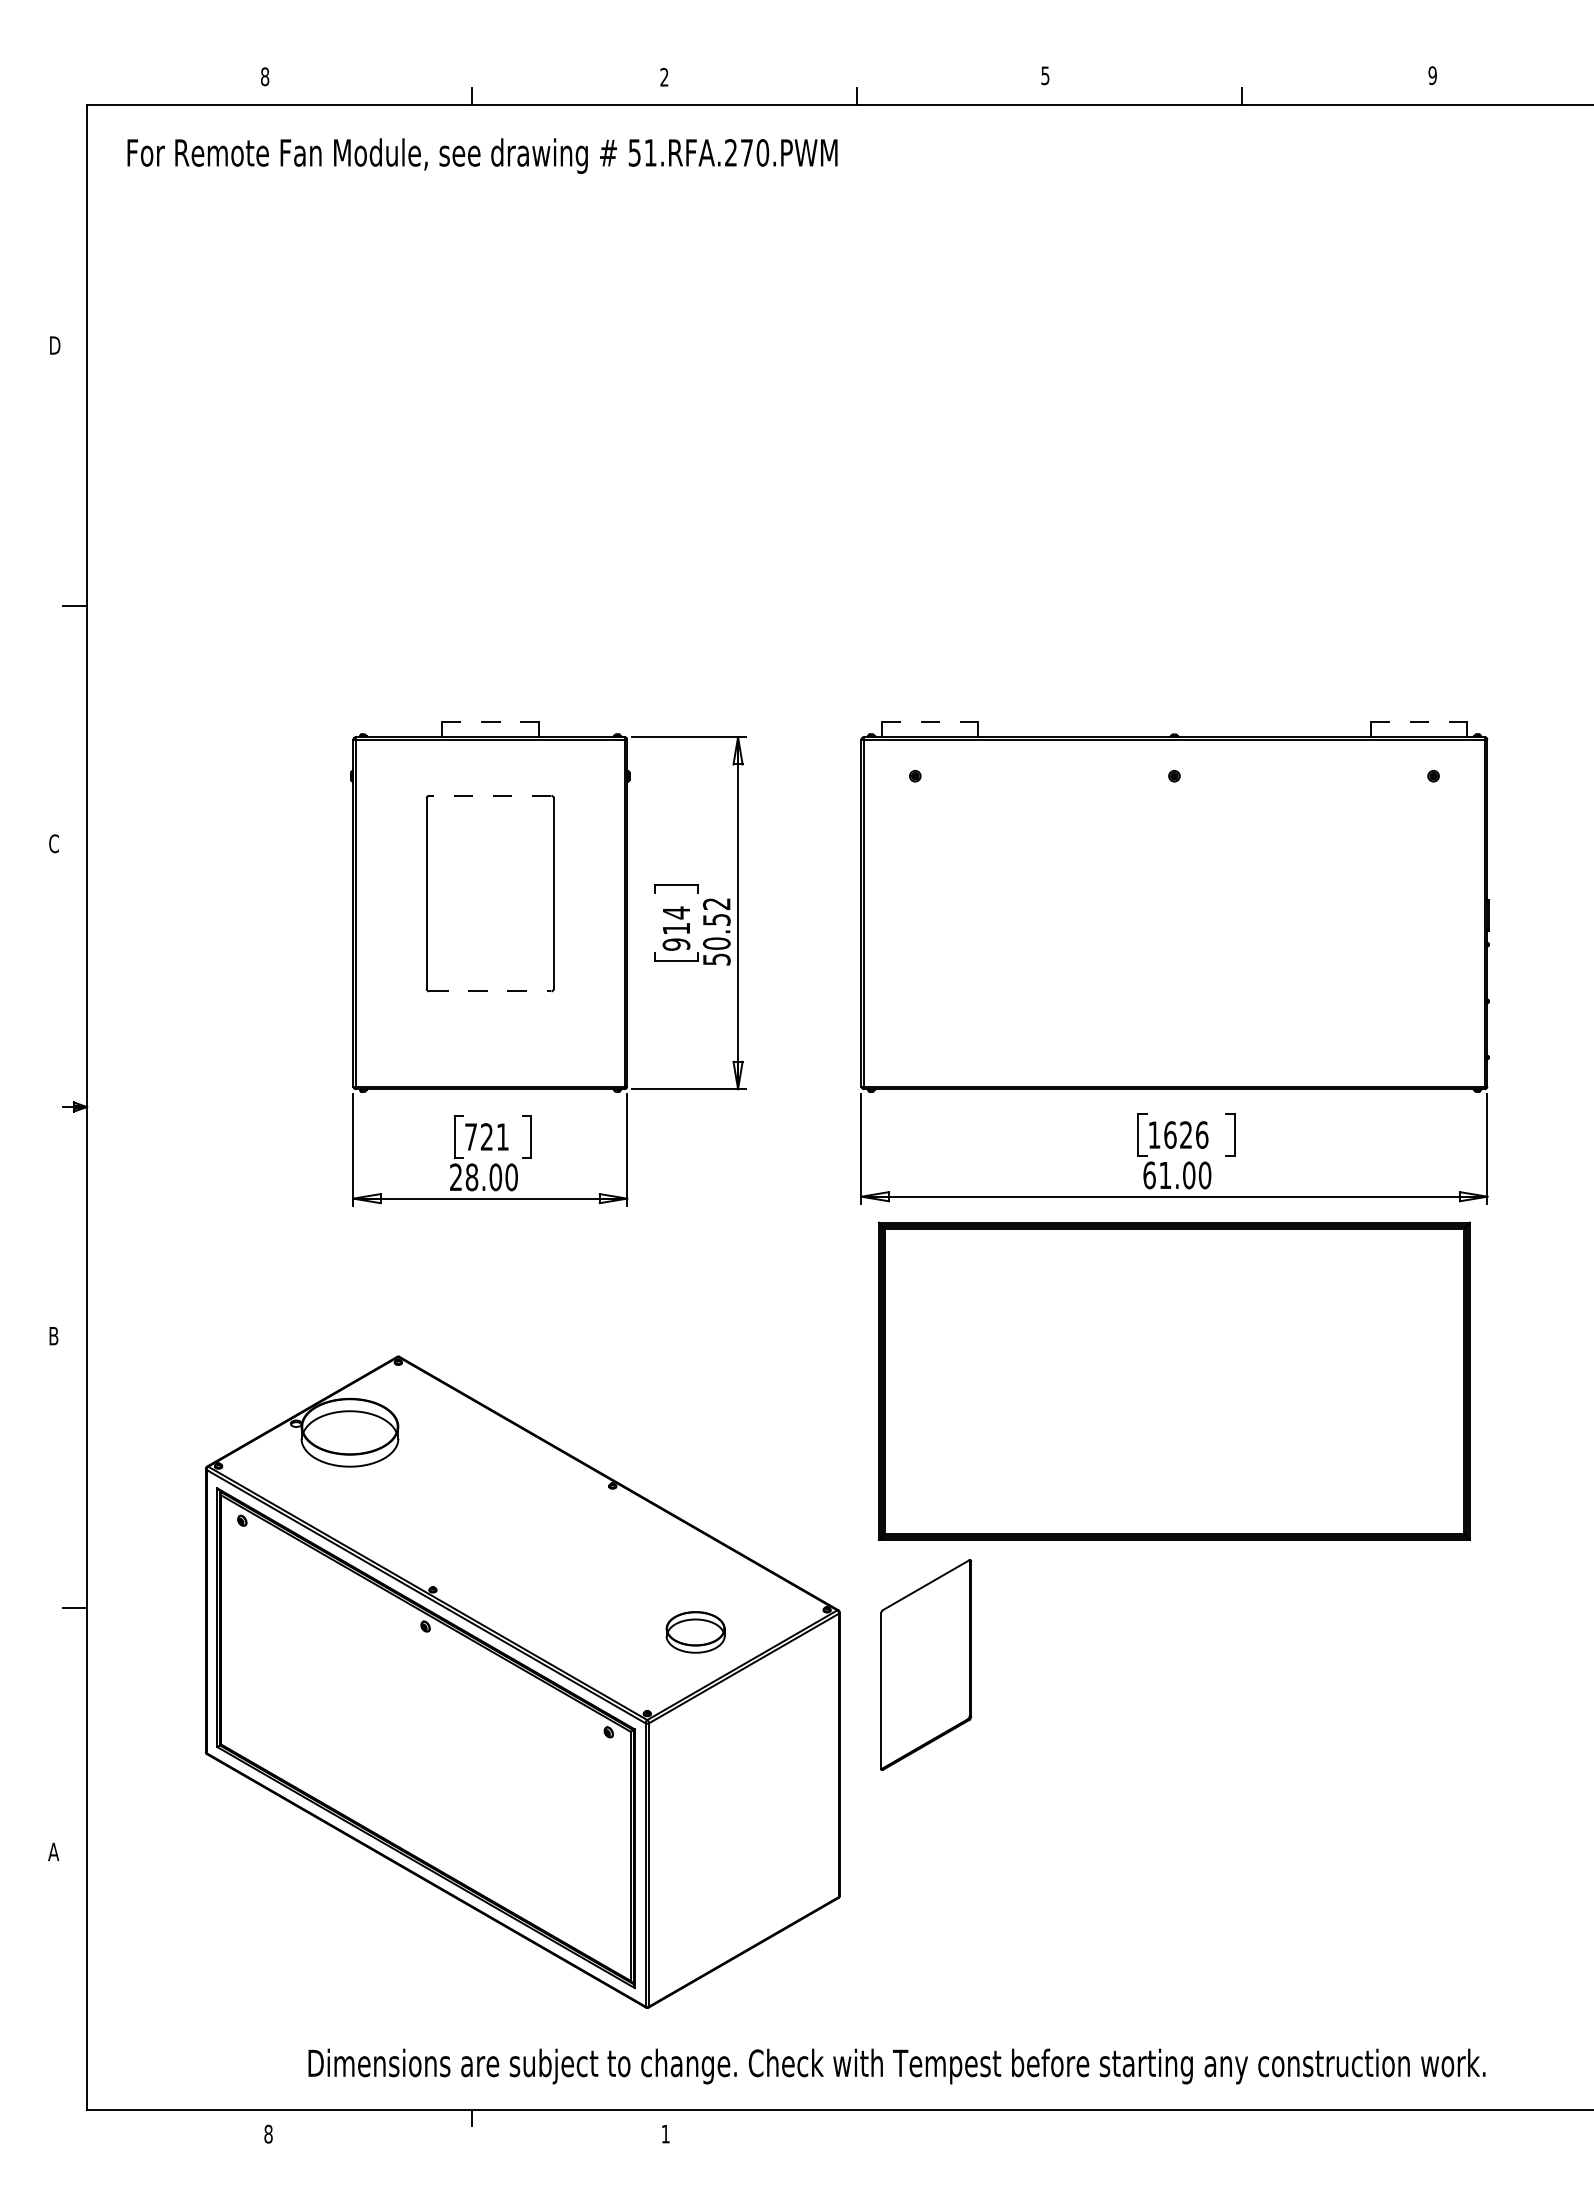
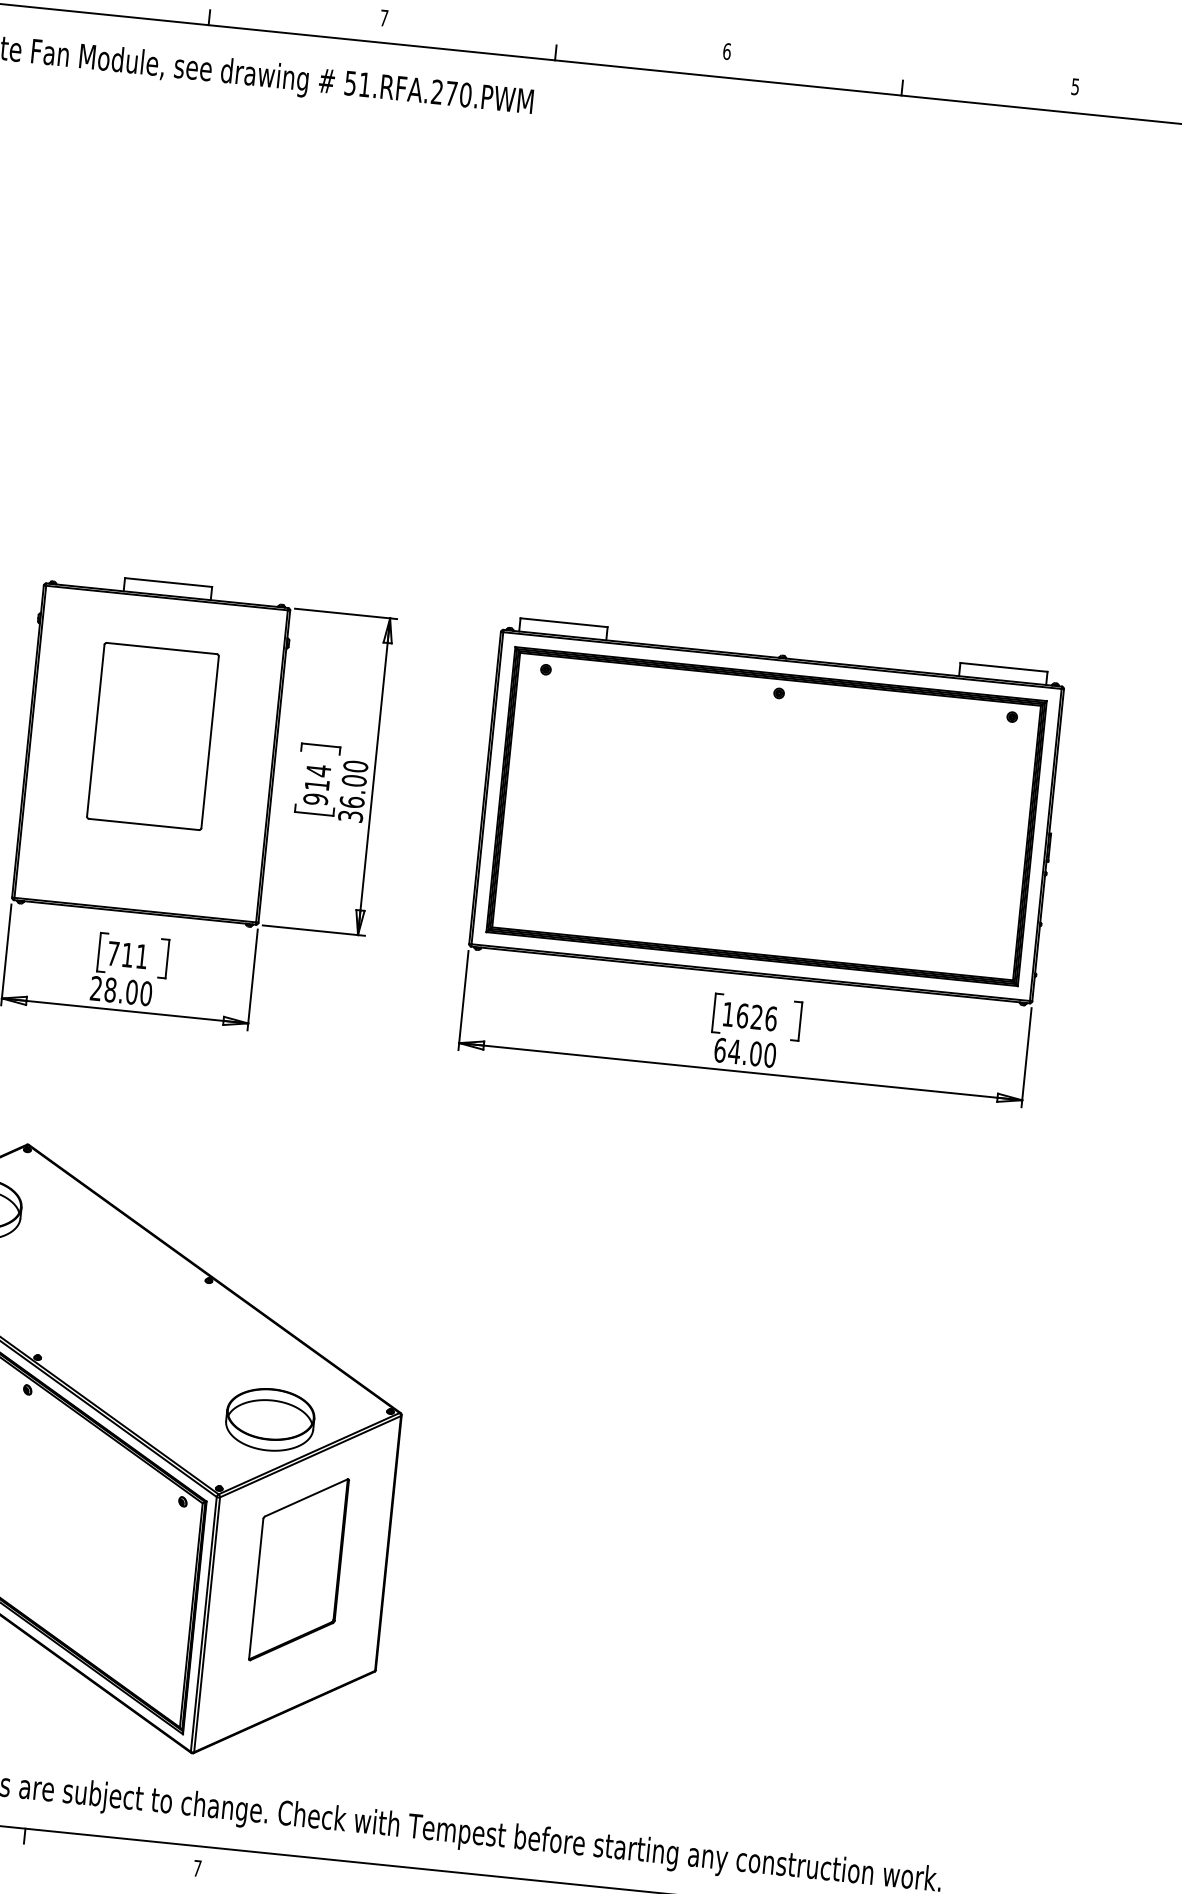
text: (1045, 75) -> (727, 51), 5 -> 6
text: (1432, 75) -> (1075, 86), 9 -> 5
text: (664, 77) -> (384, 18), 2 -> 7
line: (490, 722) -> (168, 582), dashed -> solid
line: (930, 722) -> (564, 622), dashed -> solid
line: (1419, 722) -> (1004, 667), dashed -> solid
line: (489, 795) -> (161, 648), dashed -> solid
text: (716, 930) -> (353, 790), 50.52 -> 36.00
line: (490, 991) -> (144, 824), dashed -> solid
text: (486, 1136) -> (127, 954), 721 -> 711
text: (1164, 1175) -> (733, 1051), 61.00 -> 64.00
part: (1174, 1380) -> (766, 816), moved
part: (695, 1632) -> (270, 1419), size x1.67
part: (926, 1664) -> (299, 1569), moved
text: (665, 2134) -> (197, 1868), 1 -> 7

